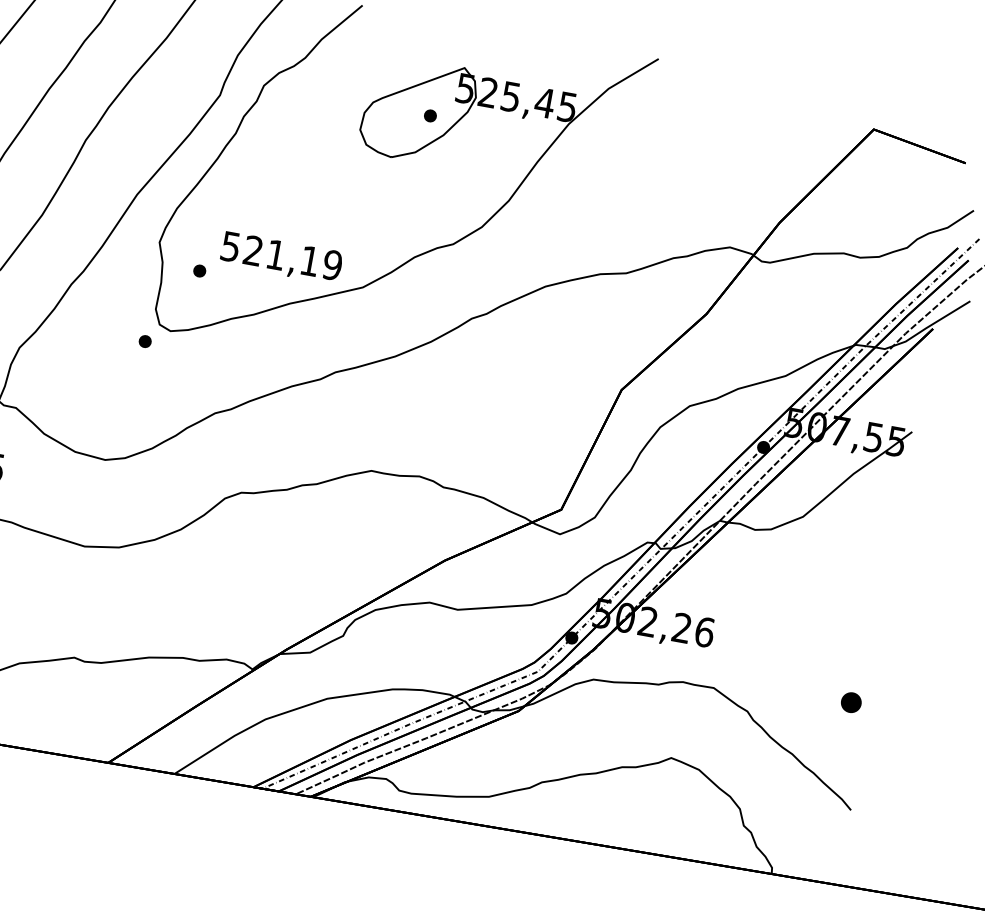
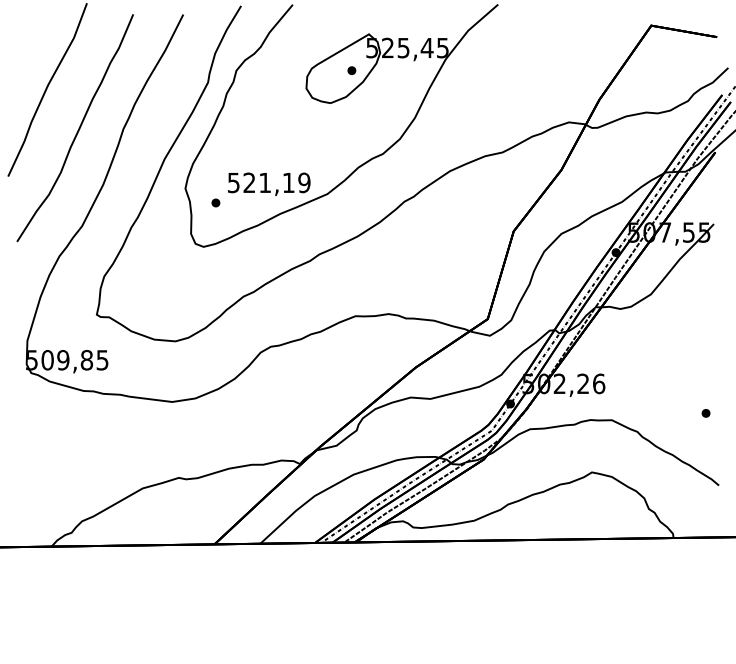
part: (144, 340) -> (187, 256), removed
part: (850, 702) -> (705, 413), size x0.62

